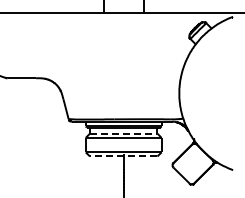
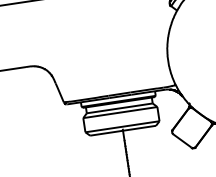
line: (123, 133) -> (119, 108), dashed -> solid
line: (123, 156) -> (122, 130), dashed -> solid

